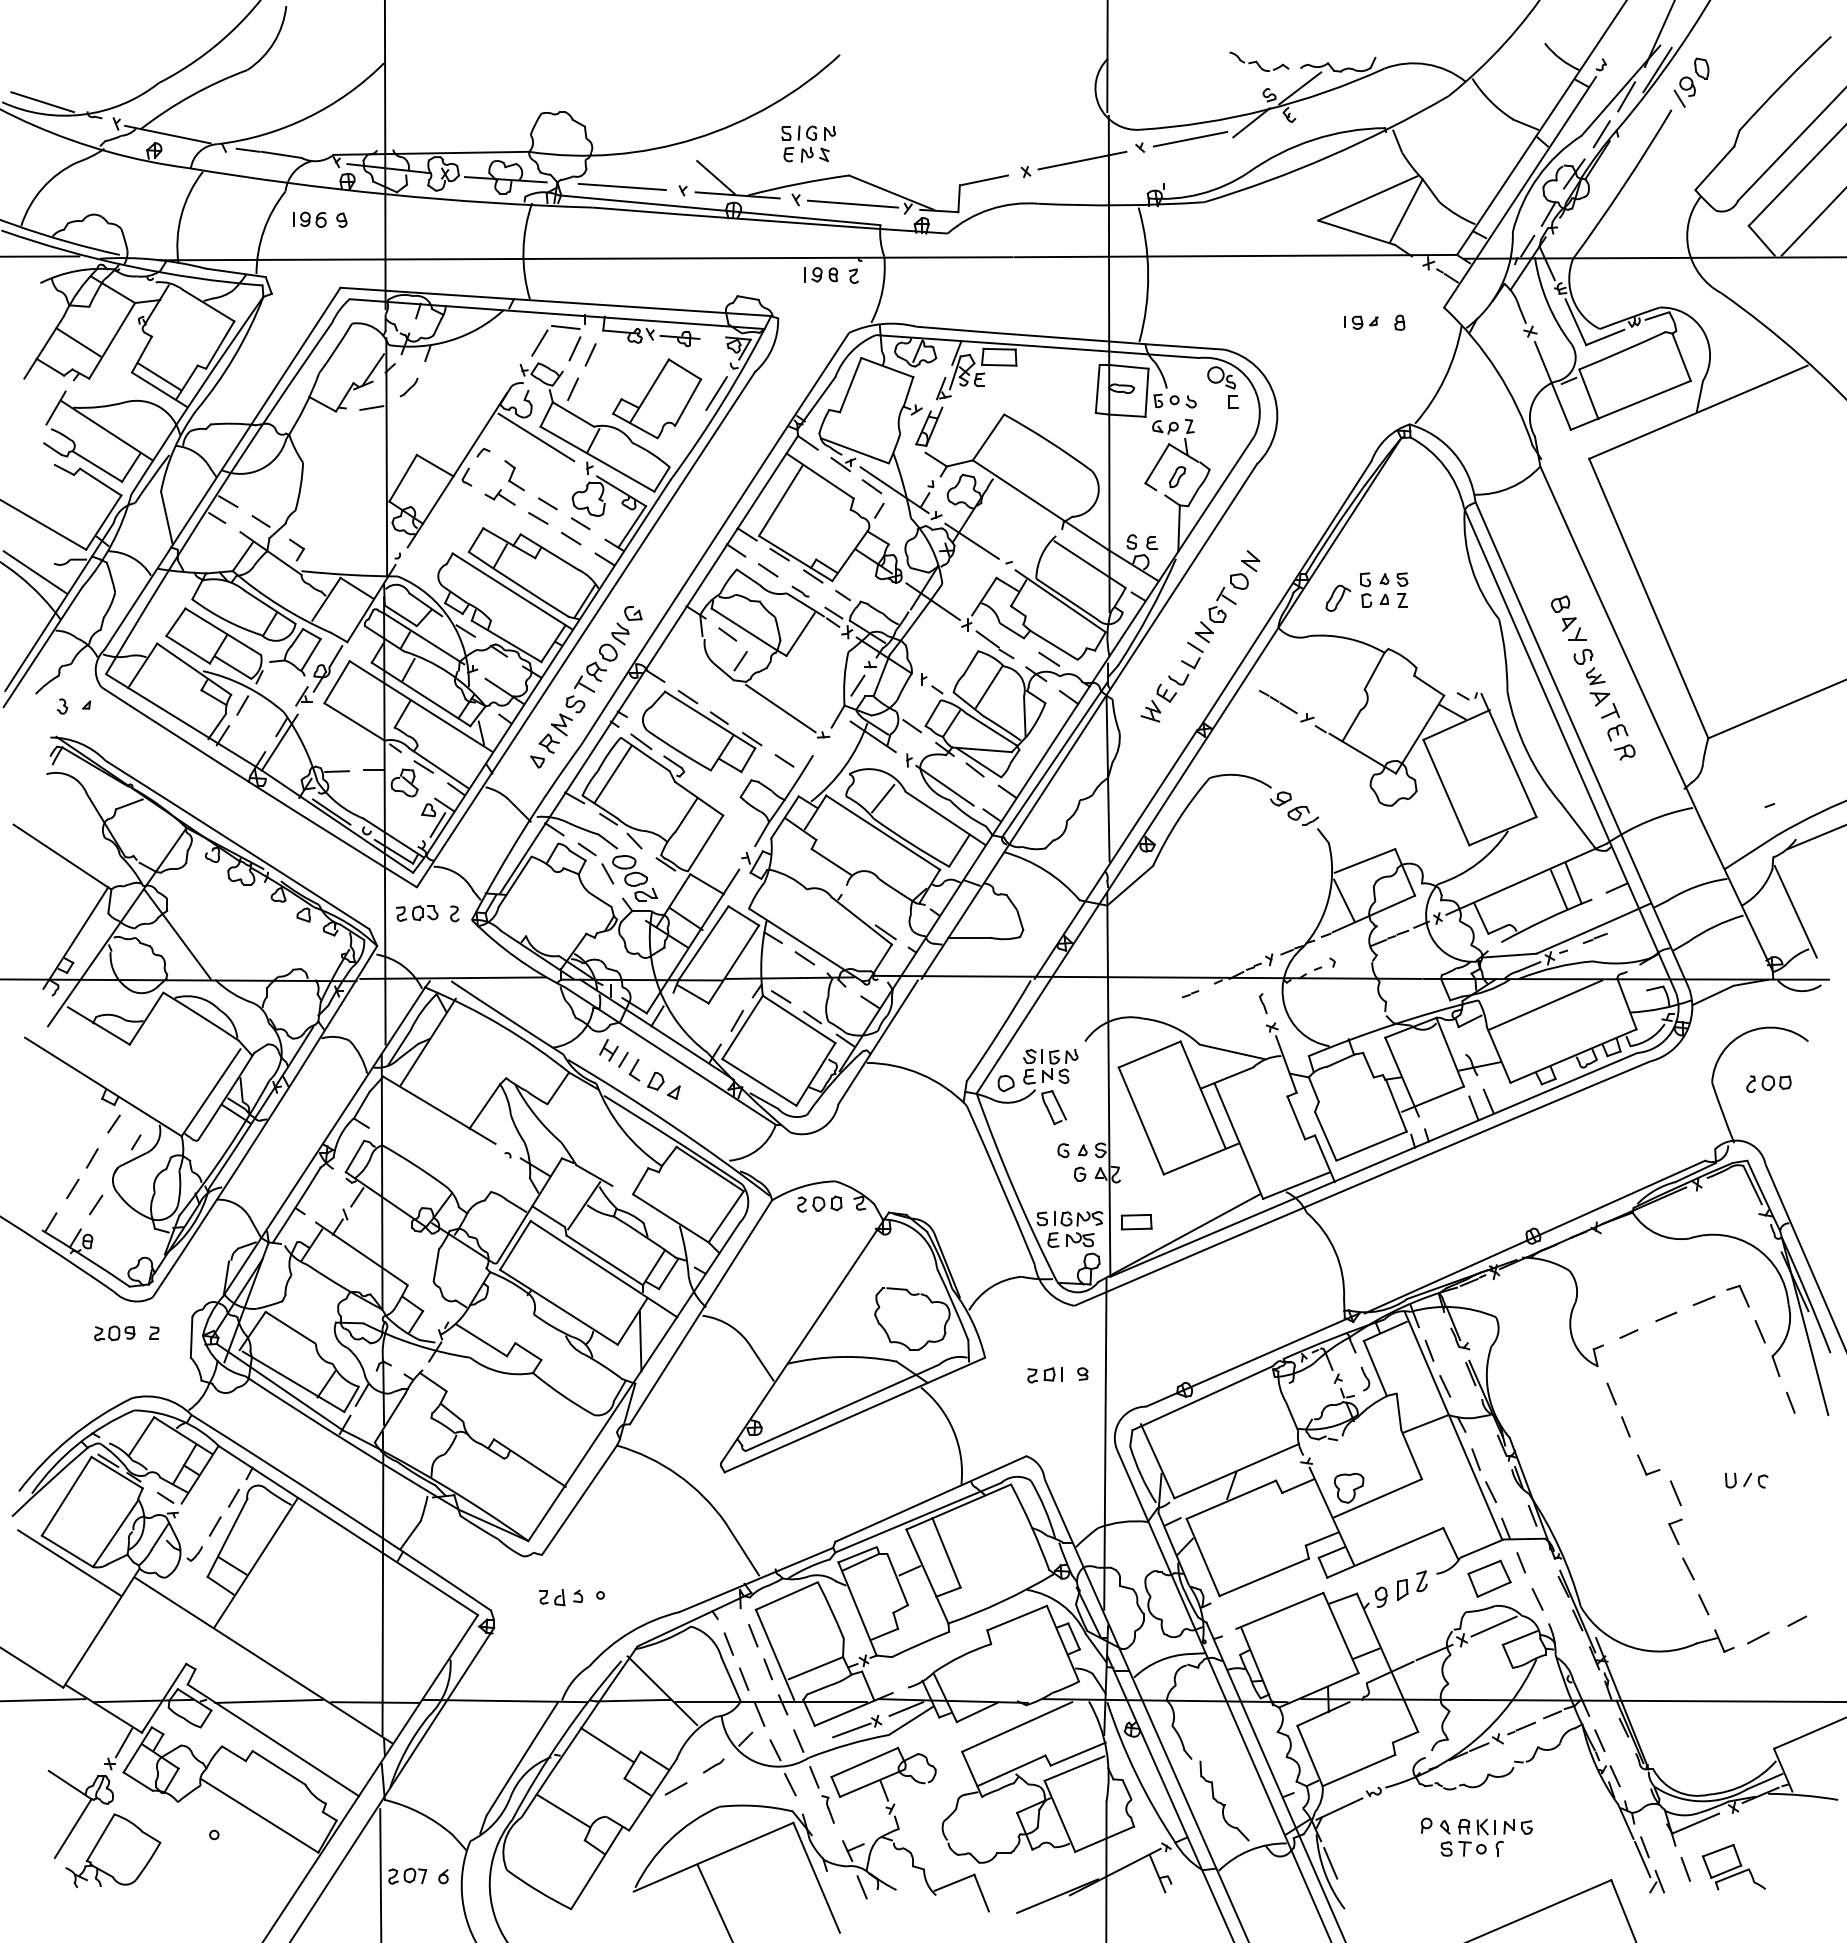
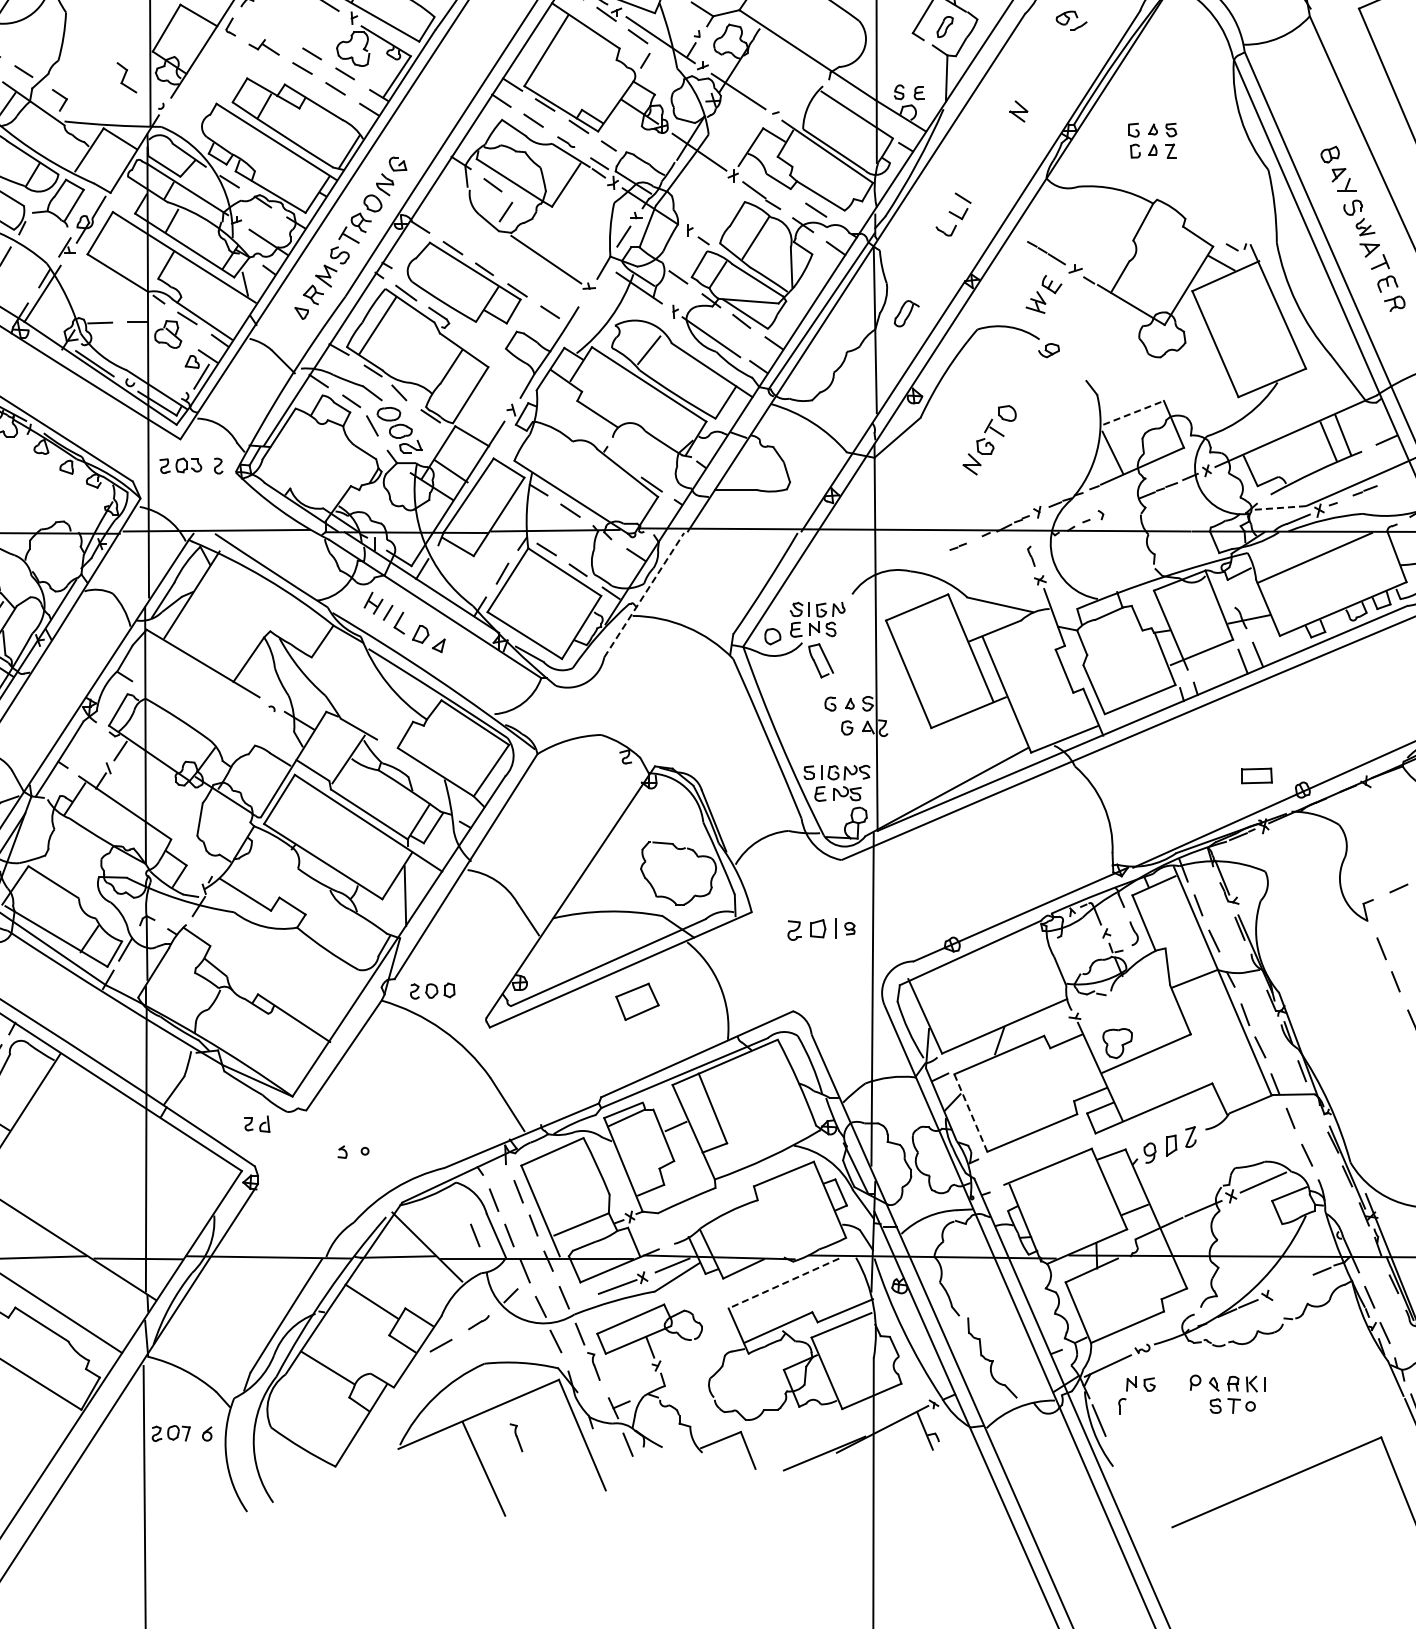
part: (514, 475) -> (126, 77), moved
part: (1338, 597) -> (906, 312), moved
part: (1221, 608) -> (989, 440), moved
part: (1158, 702) -> (1043, 293), moved
part: (1303, 815) -> (1071, 20), moved
line: (1365, 860) -> (1134, 412), solid -> dashed
line: (1508, 955) -> (1277, 507), solid -> dashed
line: (878, 1042) -> (644, 595), solid -> dashed
part: (819, 1203) -> (432, 990), moved
part: (1136, 1222) -> (1256, 776), moved
part: (1044, 1375) -> (811, 930), size x1.4
line: (1203, 1557) -> (971, 1113), solid -> dashed
part: (1489, 1578) -> (637, 1001), moved
part: (552, 1597) -> (257, 1124), moved
line: (710, 1678) -> (475, 1234), added
line: (1016, 1727) -> (783, 1284), solid -> dashed
line: (1521, 1728) -> (1290, 1285), removed
part: (1513, 1830) -> (1136, 1387), moved
part: (750, 1880) -> (515, 1437), added

